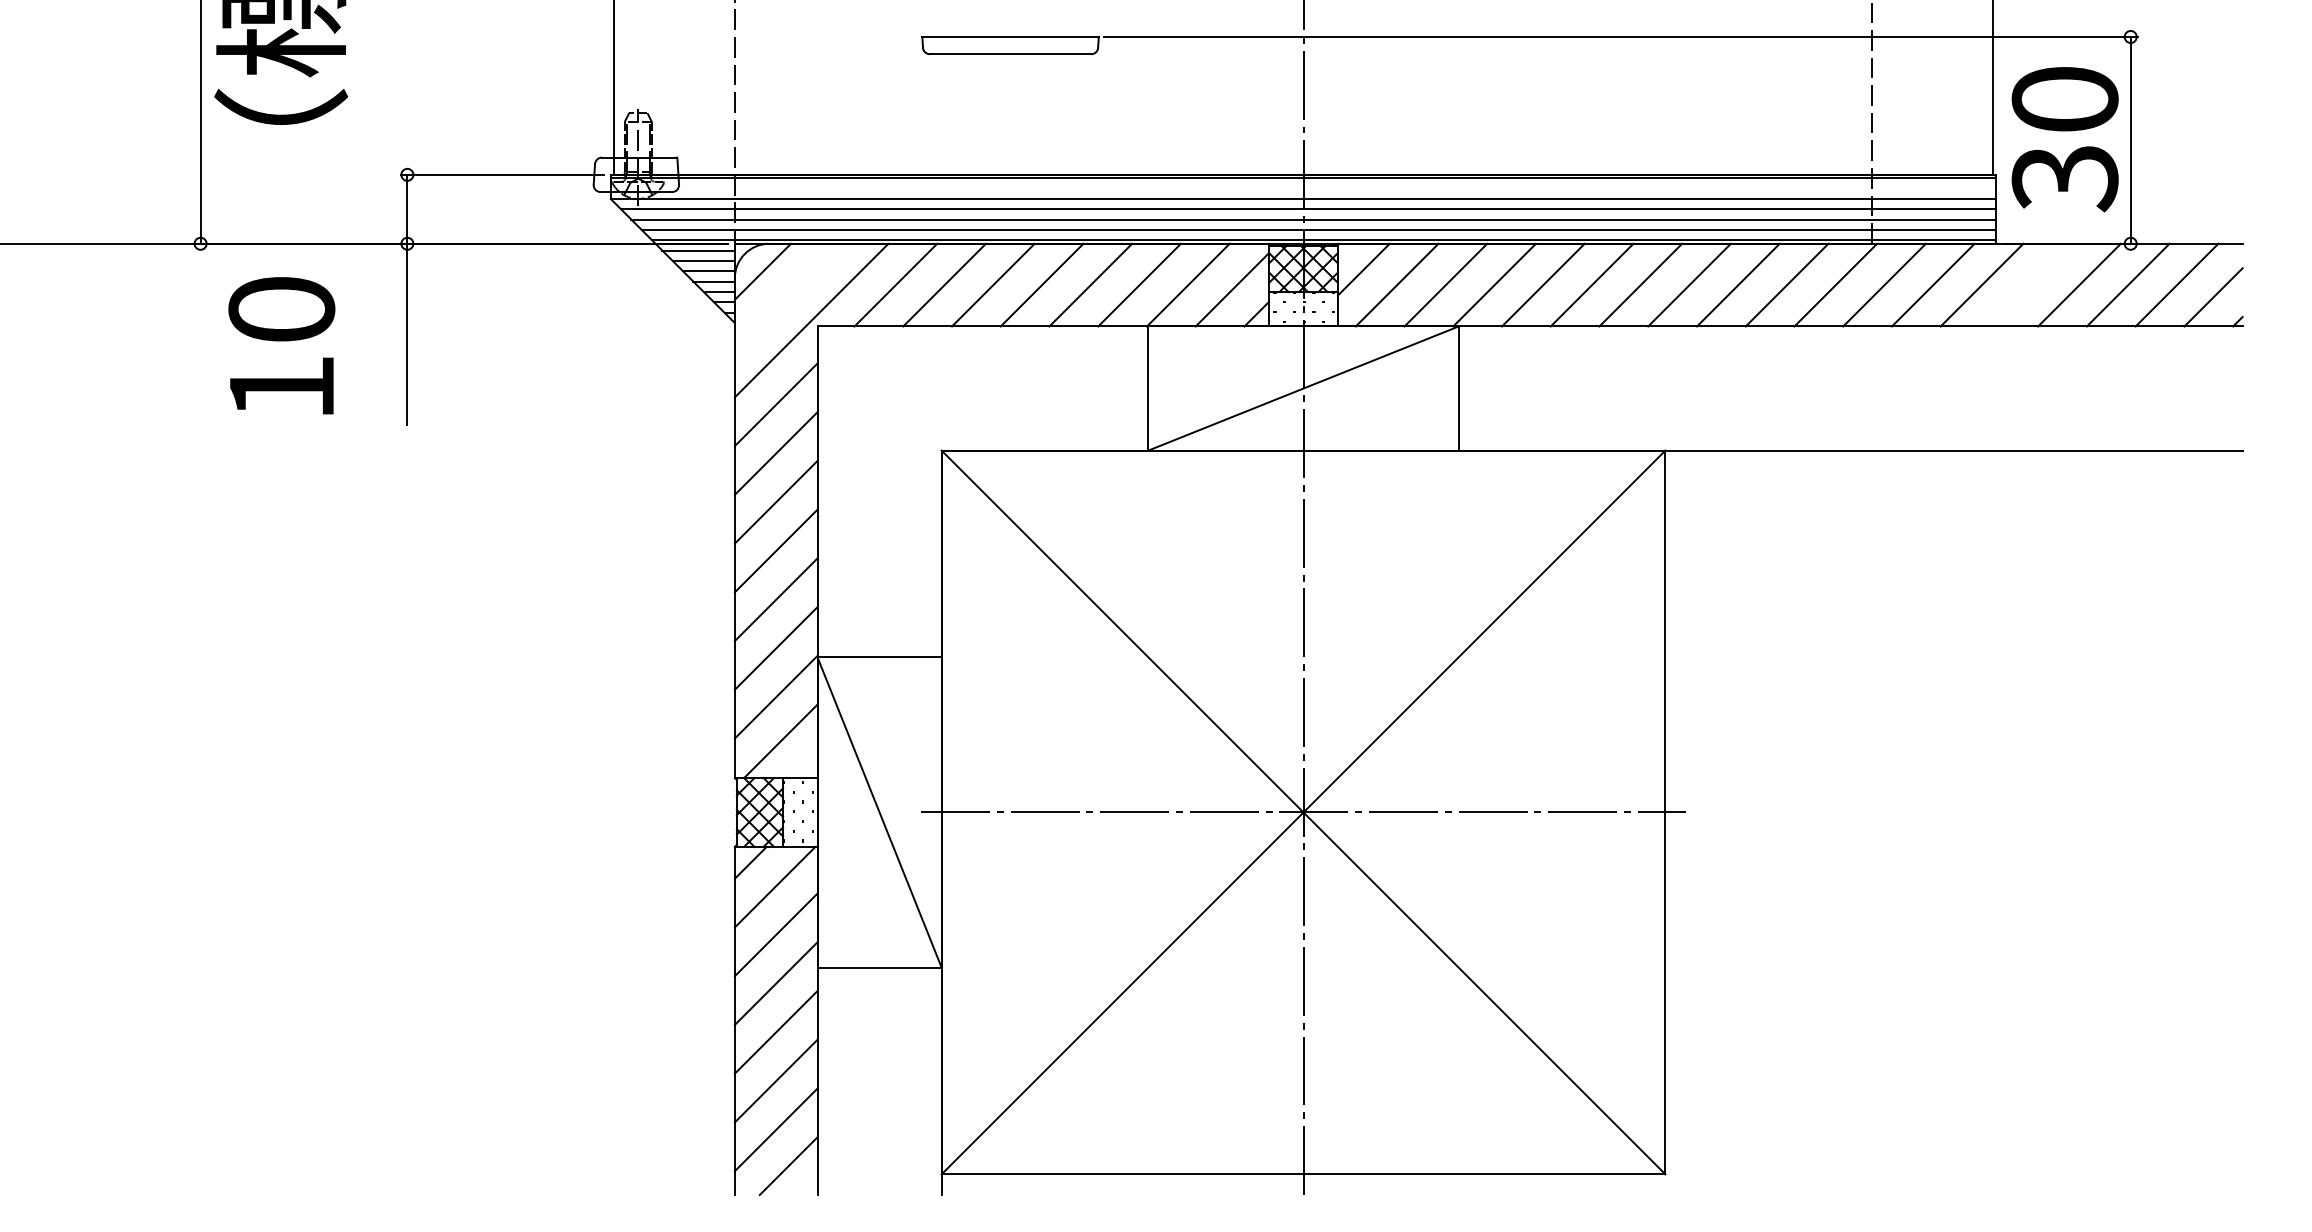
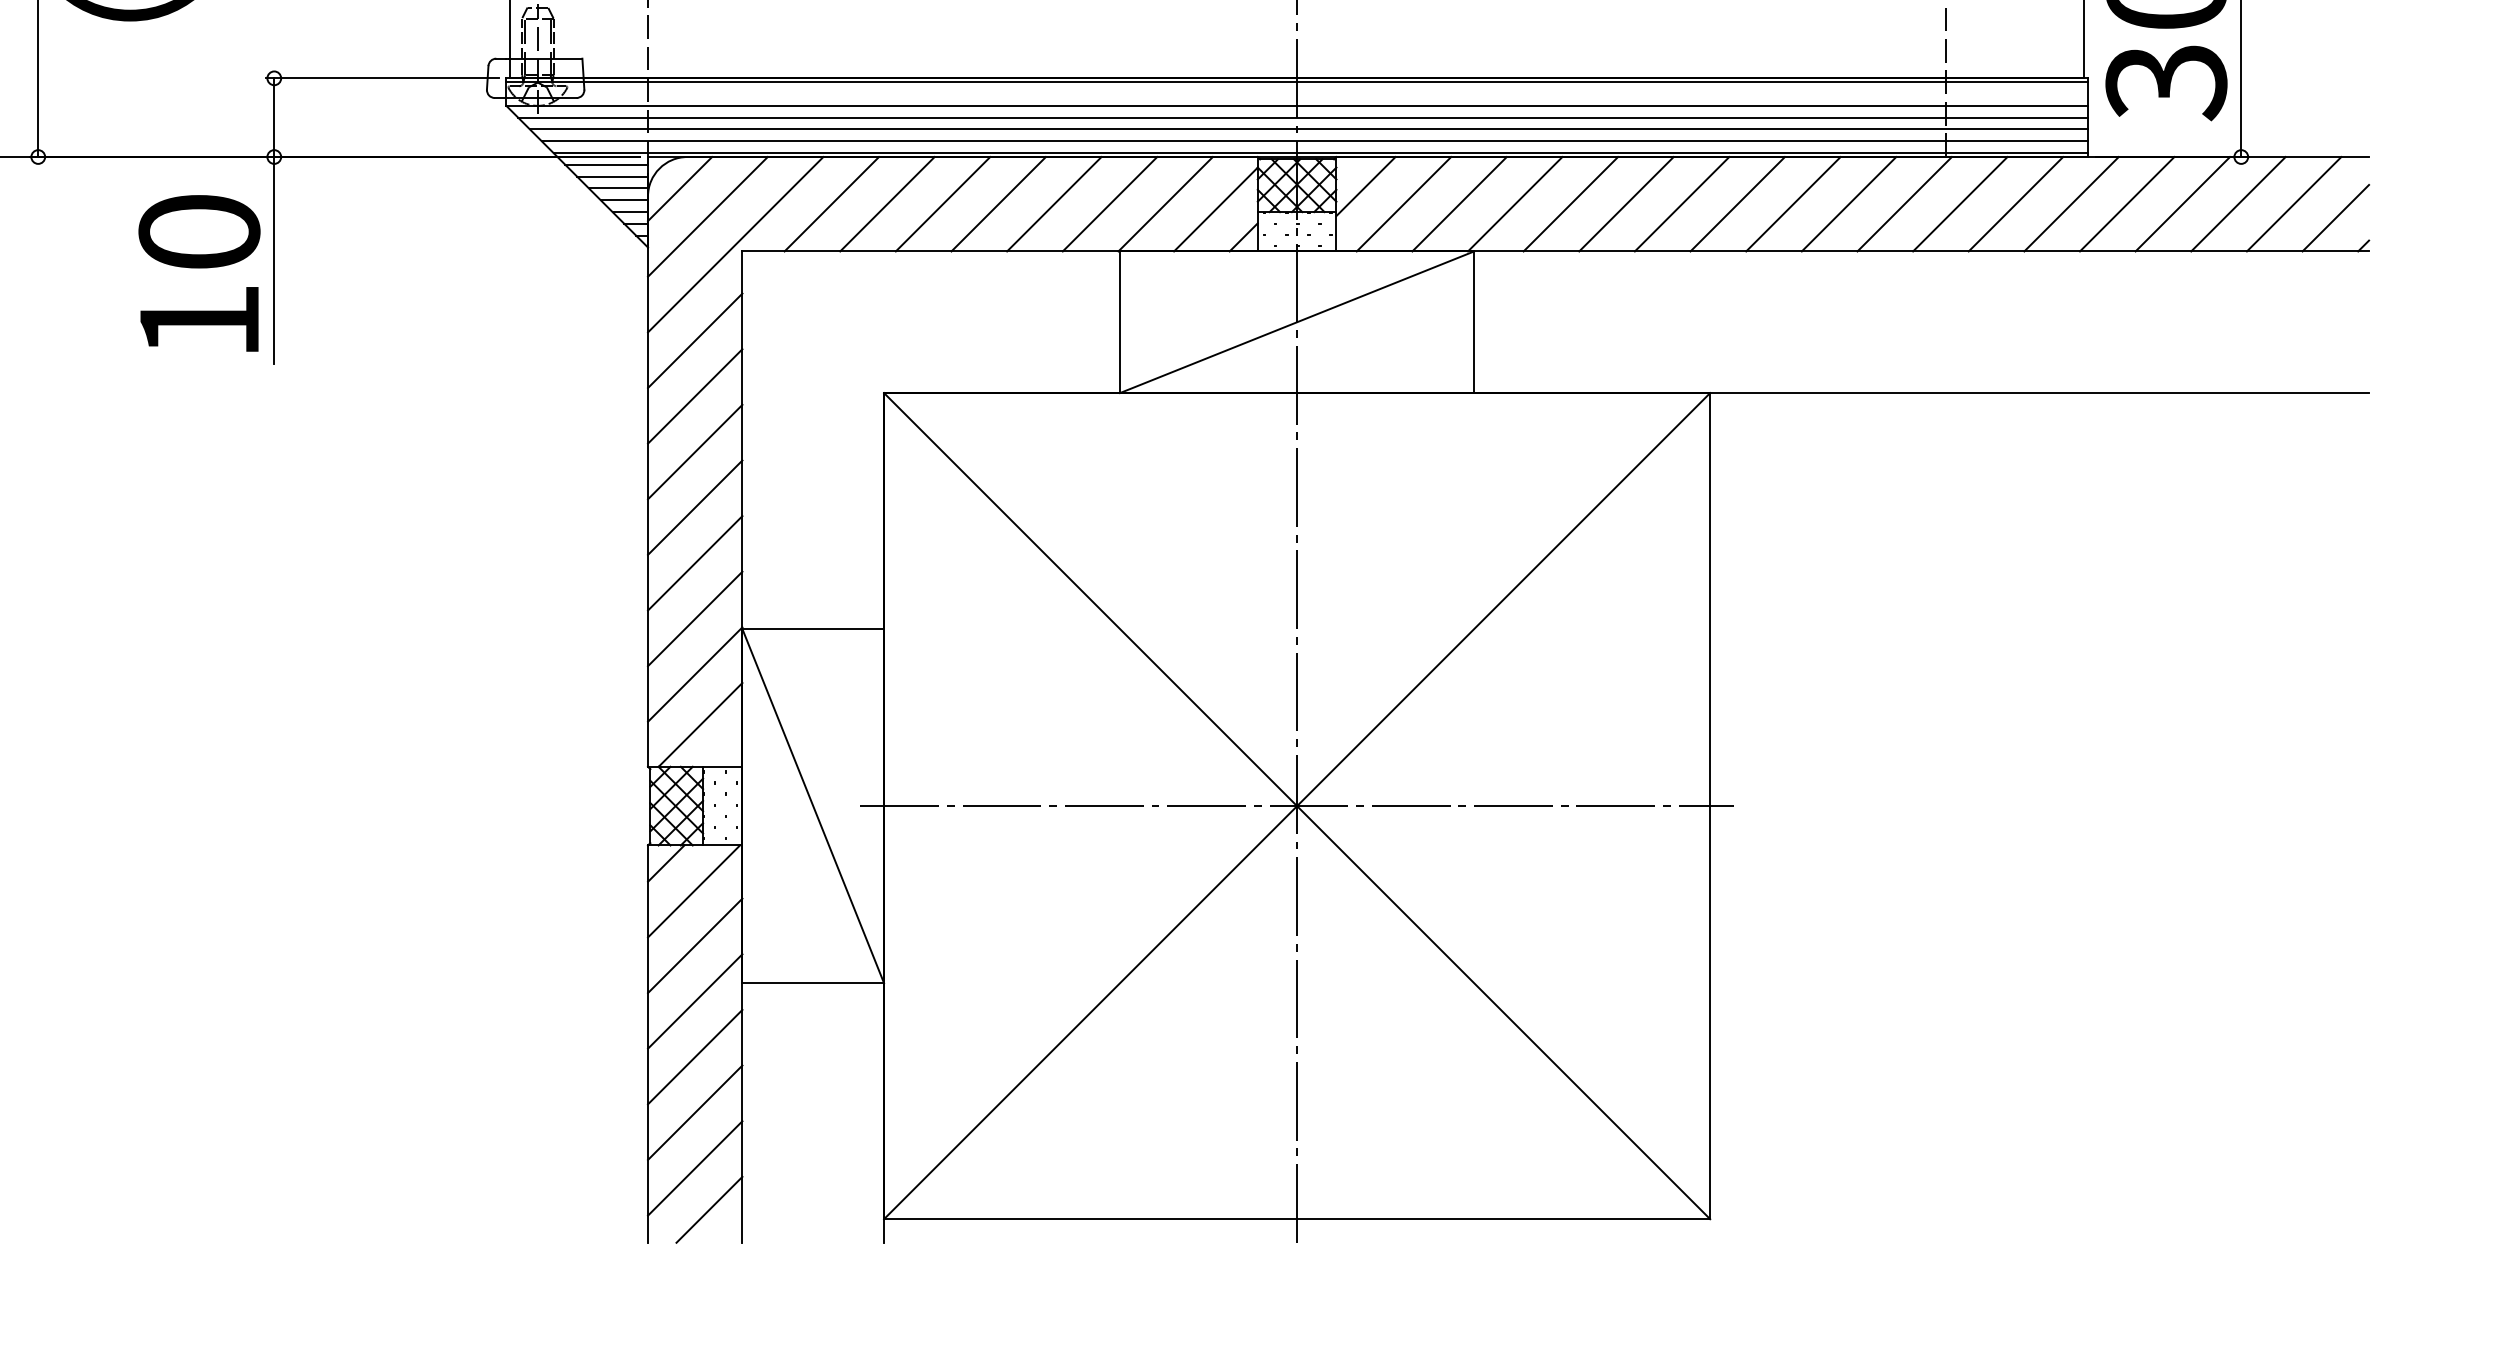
line: (2030, 284) -> (2126, 203), added
line: (786, 295) -> (706, 216), added
text: (281, 345) -> (199, 273), moved

